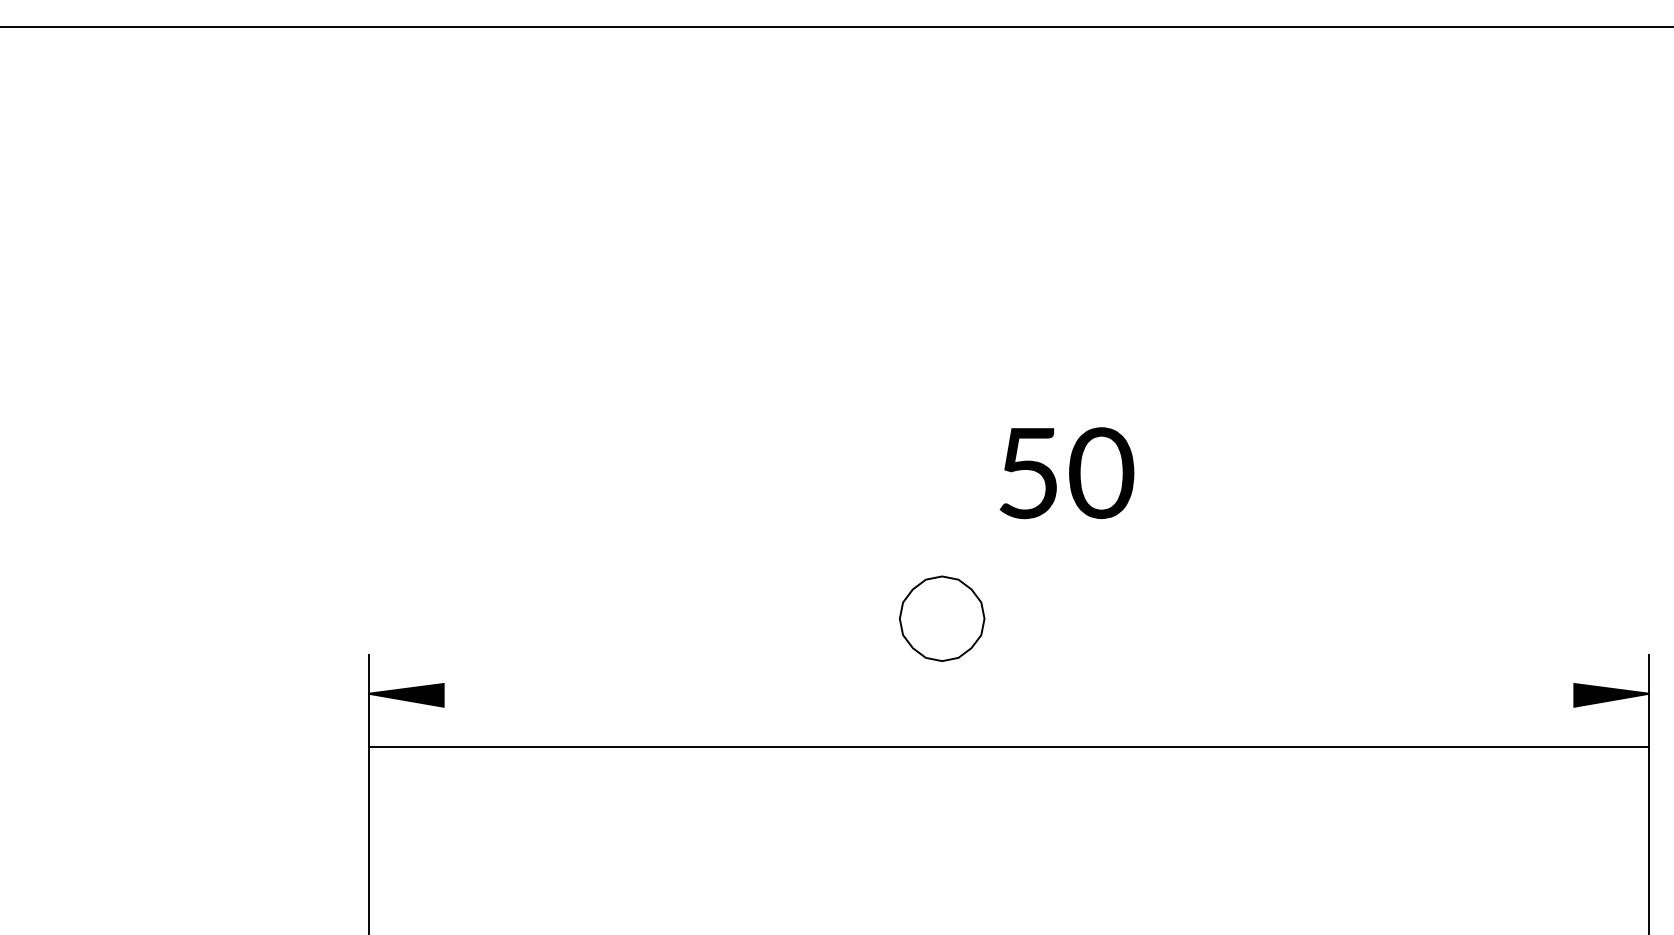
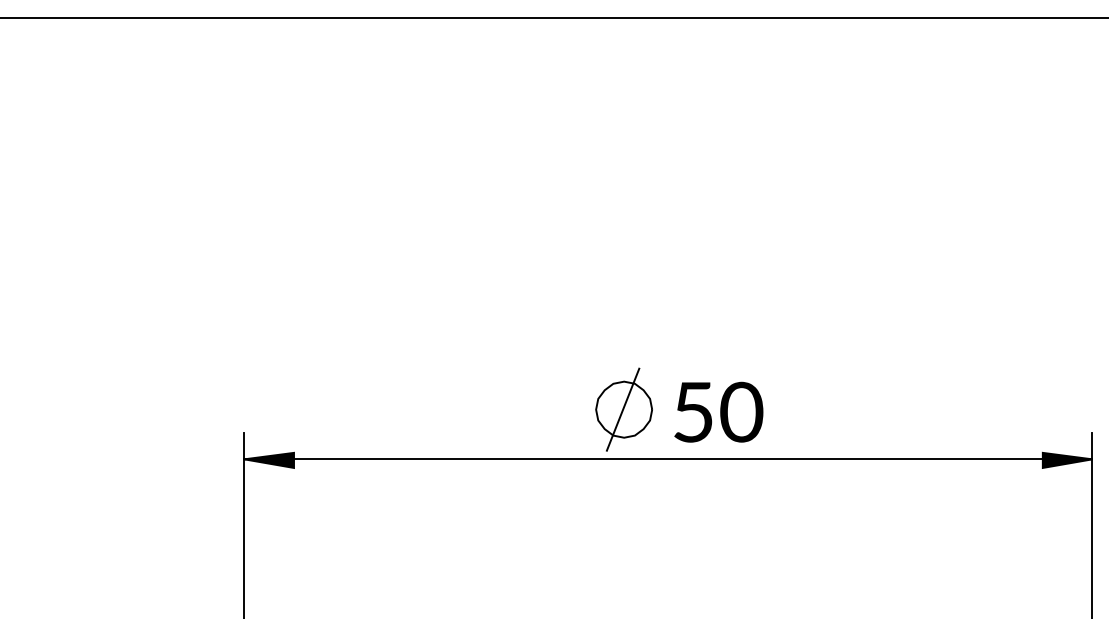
text: (1066, 472) -> (718, 411), moved
line: (939, 618) -> (622, 409), added
line: (1009, 746) -> (668, 459), moved

